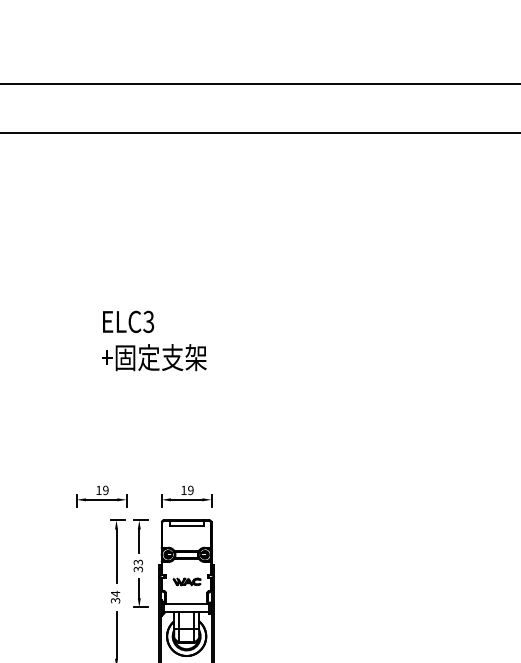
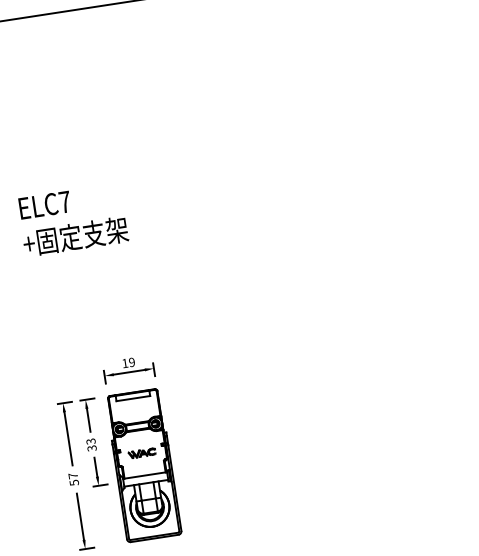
text: (148, 321) -> (64, 201), ELC3 -> ELC7
part: (101, 496) -> (44, 381), removed
text: (115, 596) -> (73, 478), 34 -> 57

